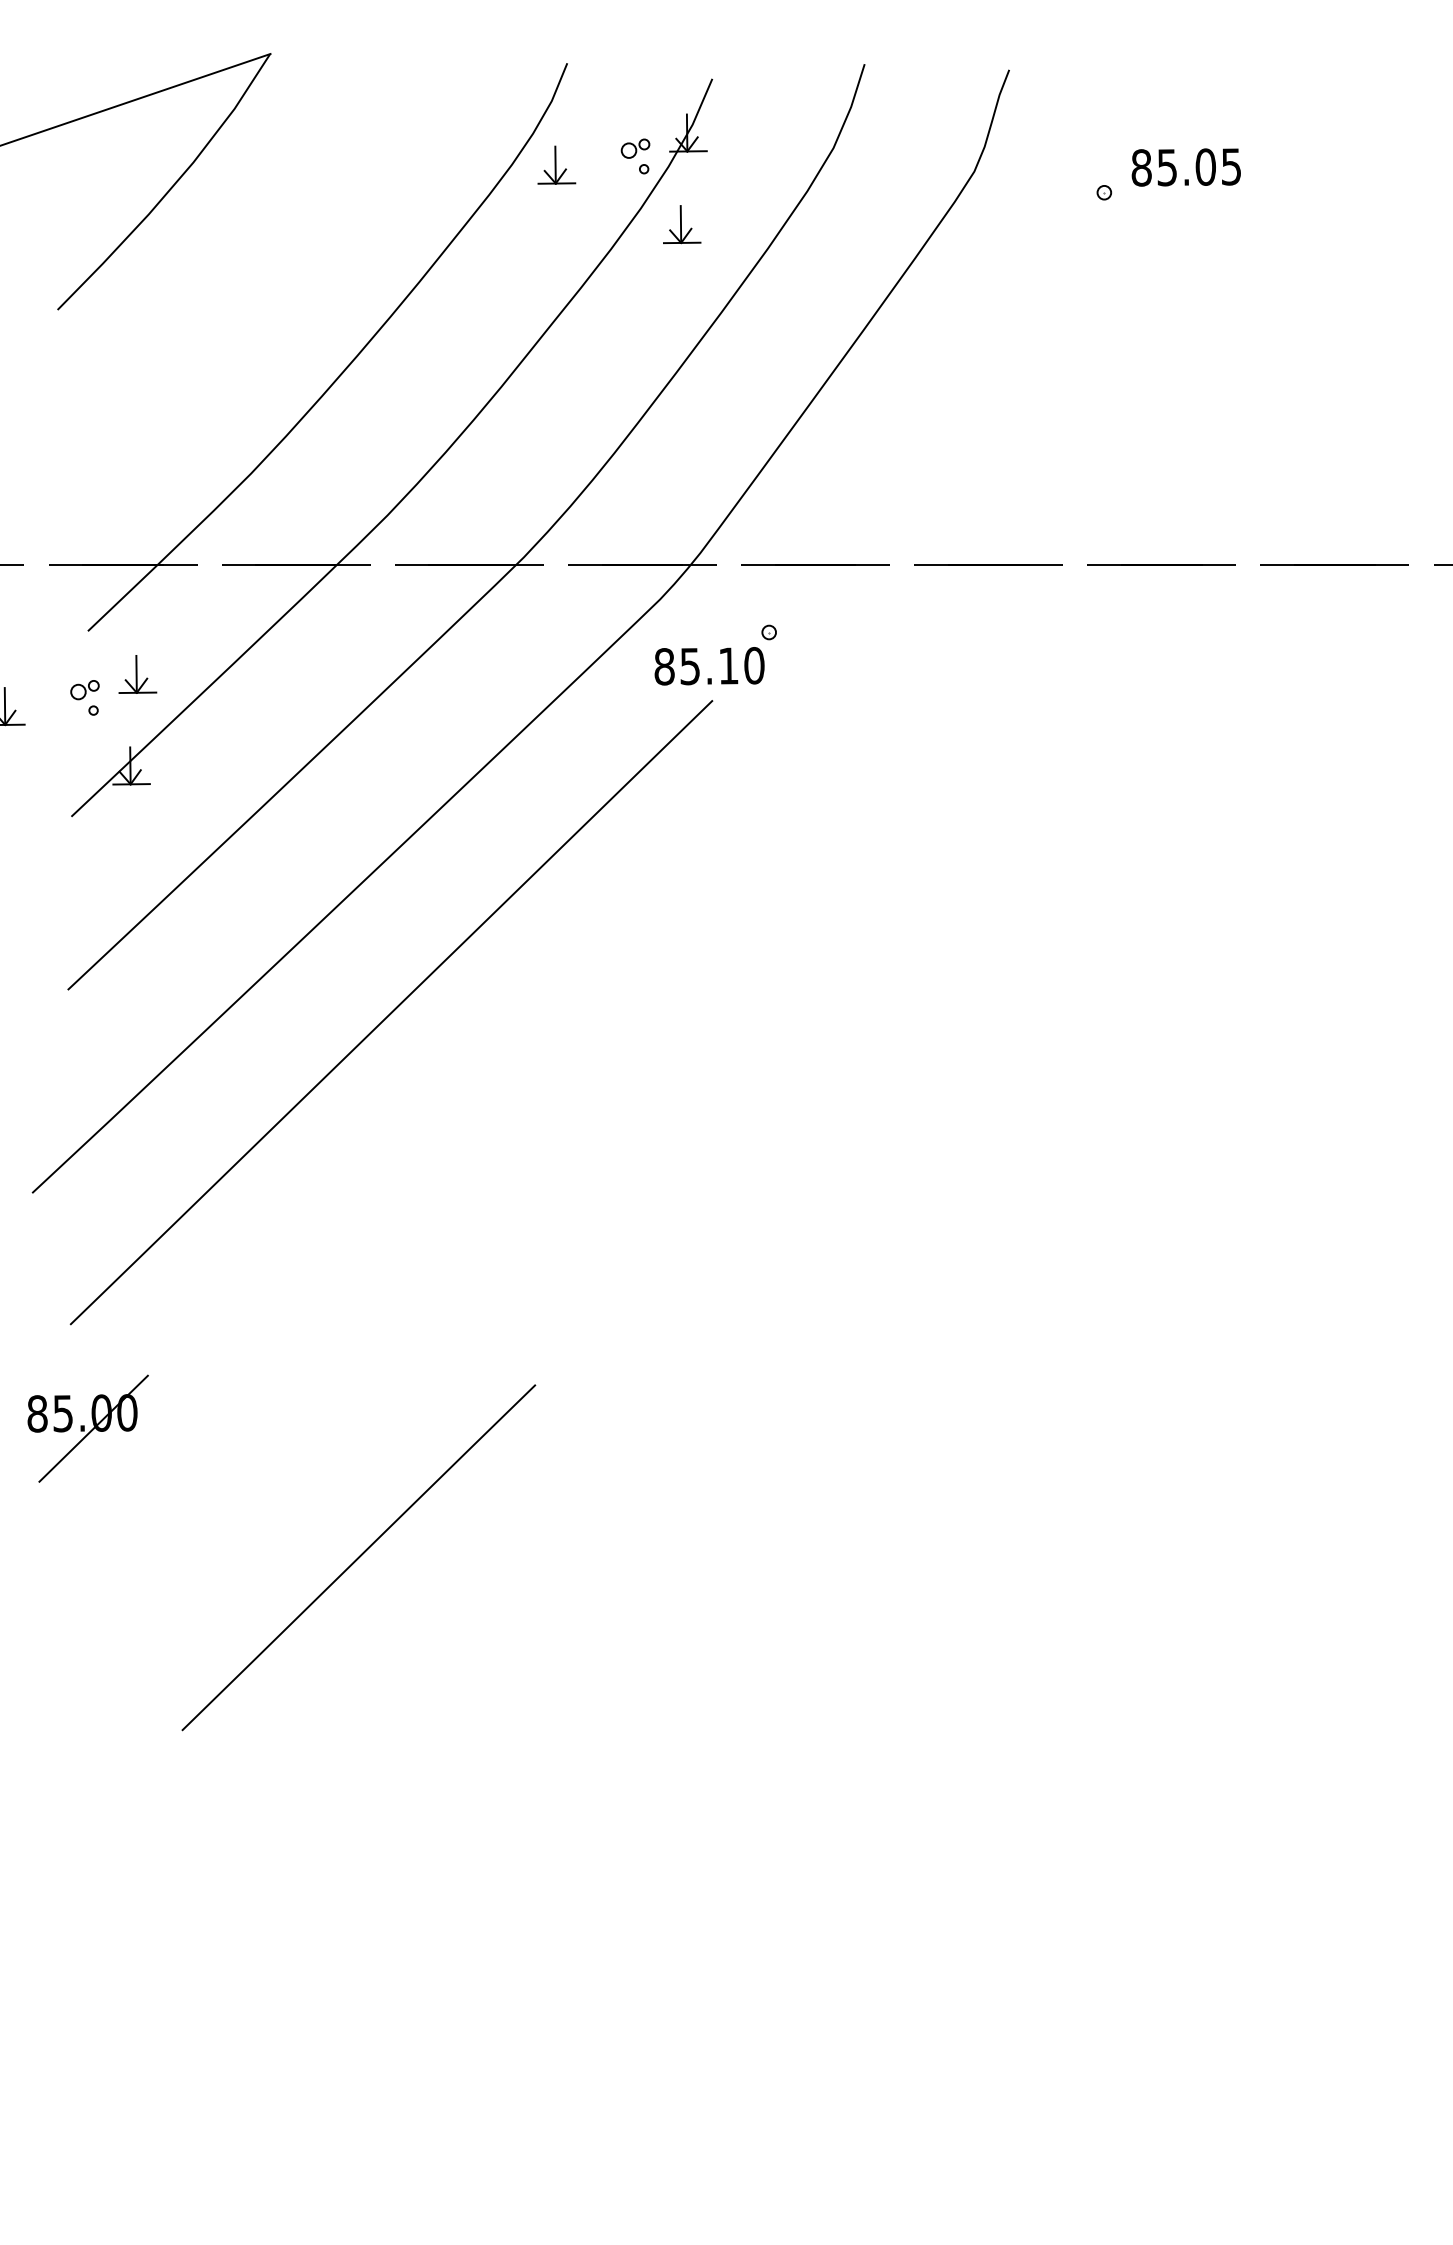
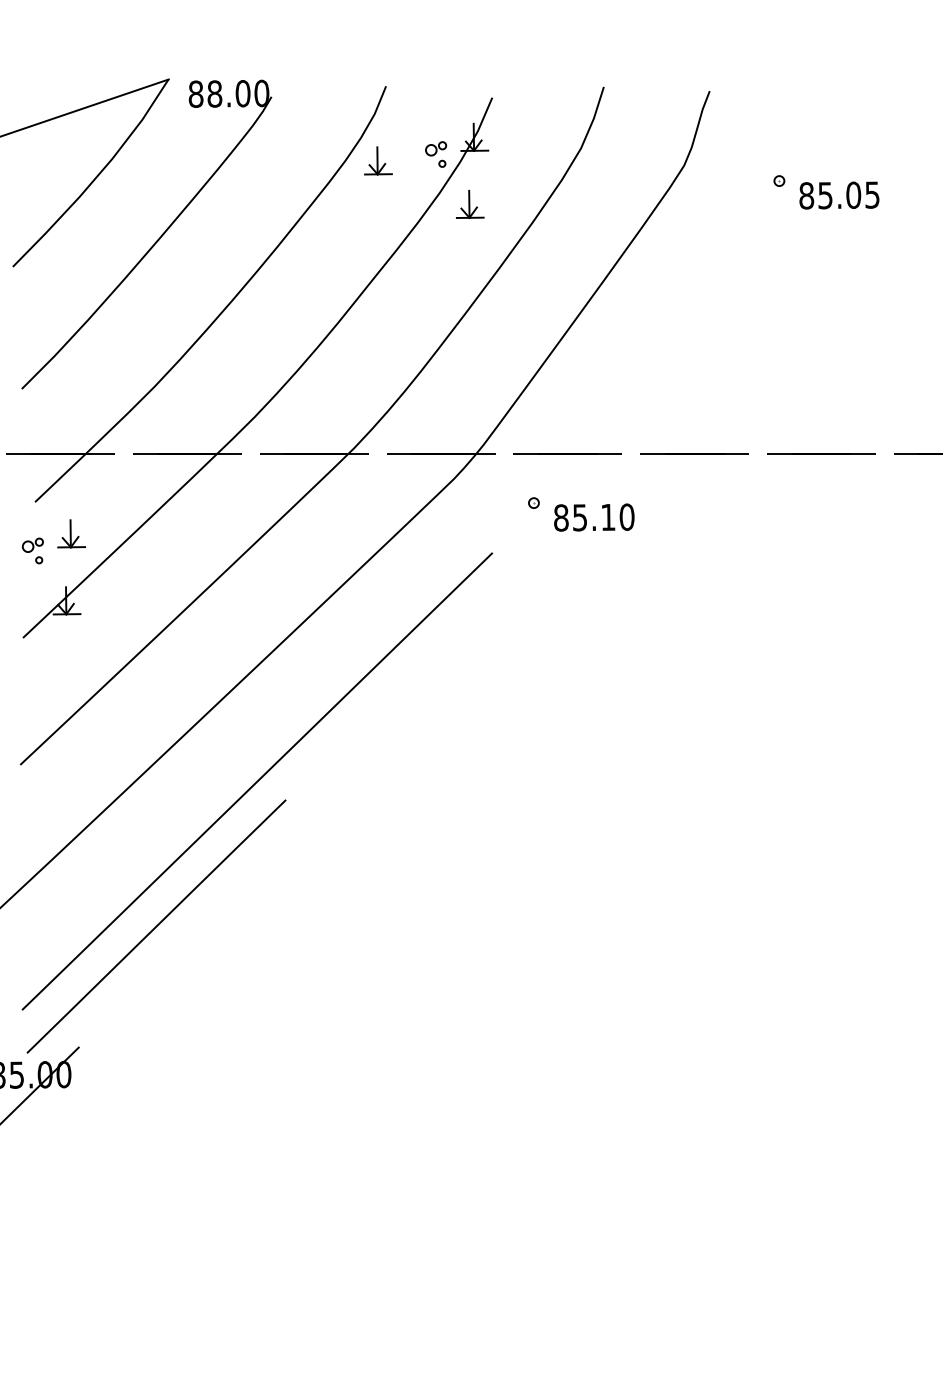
text: (1185, 167) -> (838, 195), moved
part: (253, 274) -> (156, 240), added
text: (709, 666) -> (594, 517), moved
line: (358, 1557) -> (156, 926), moved

